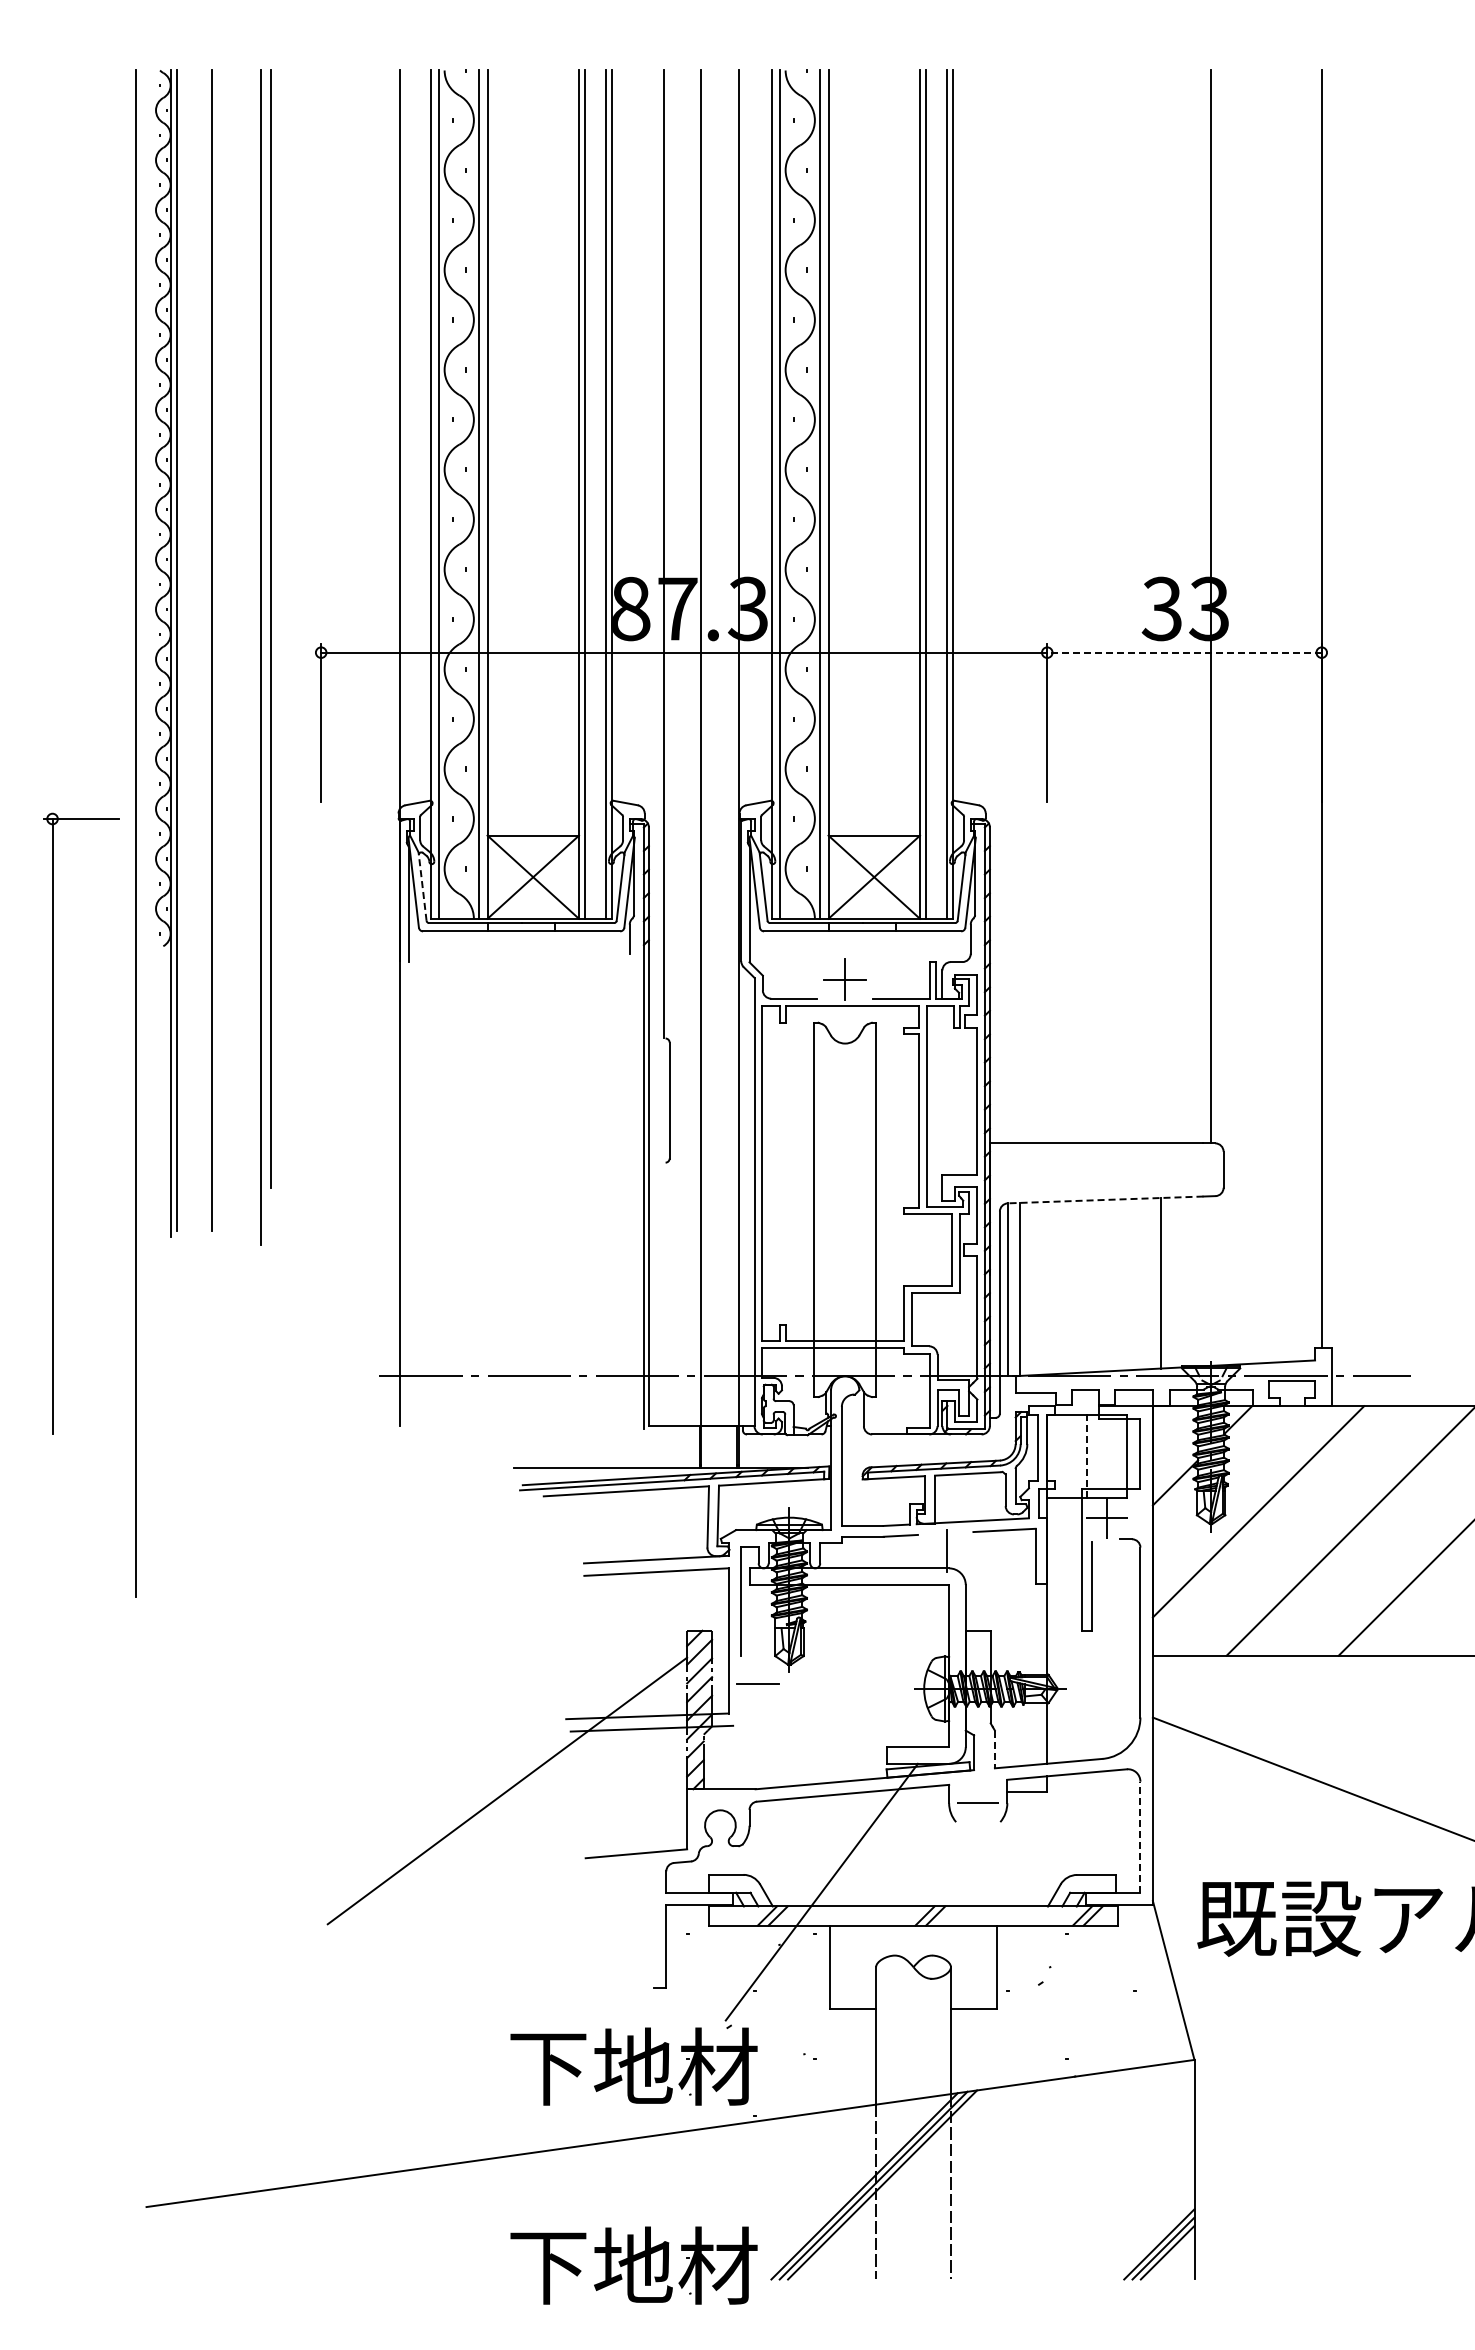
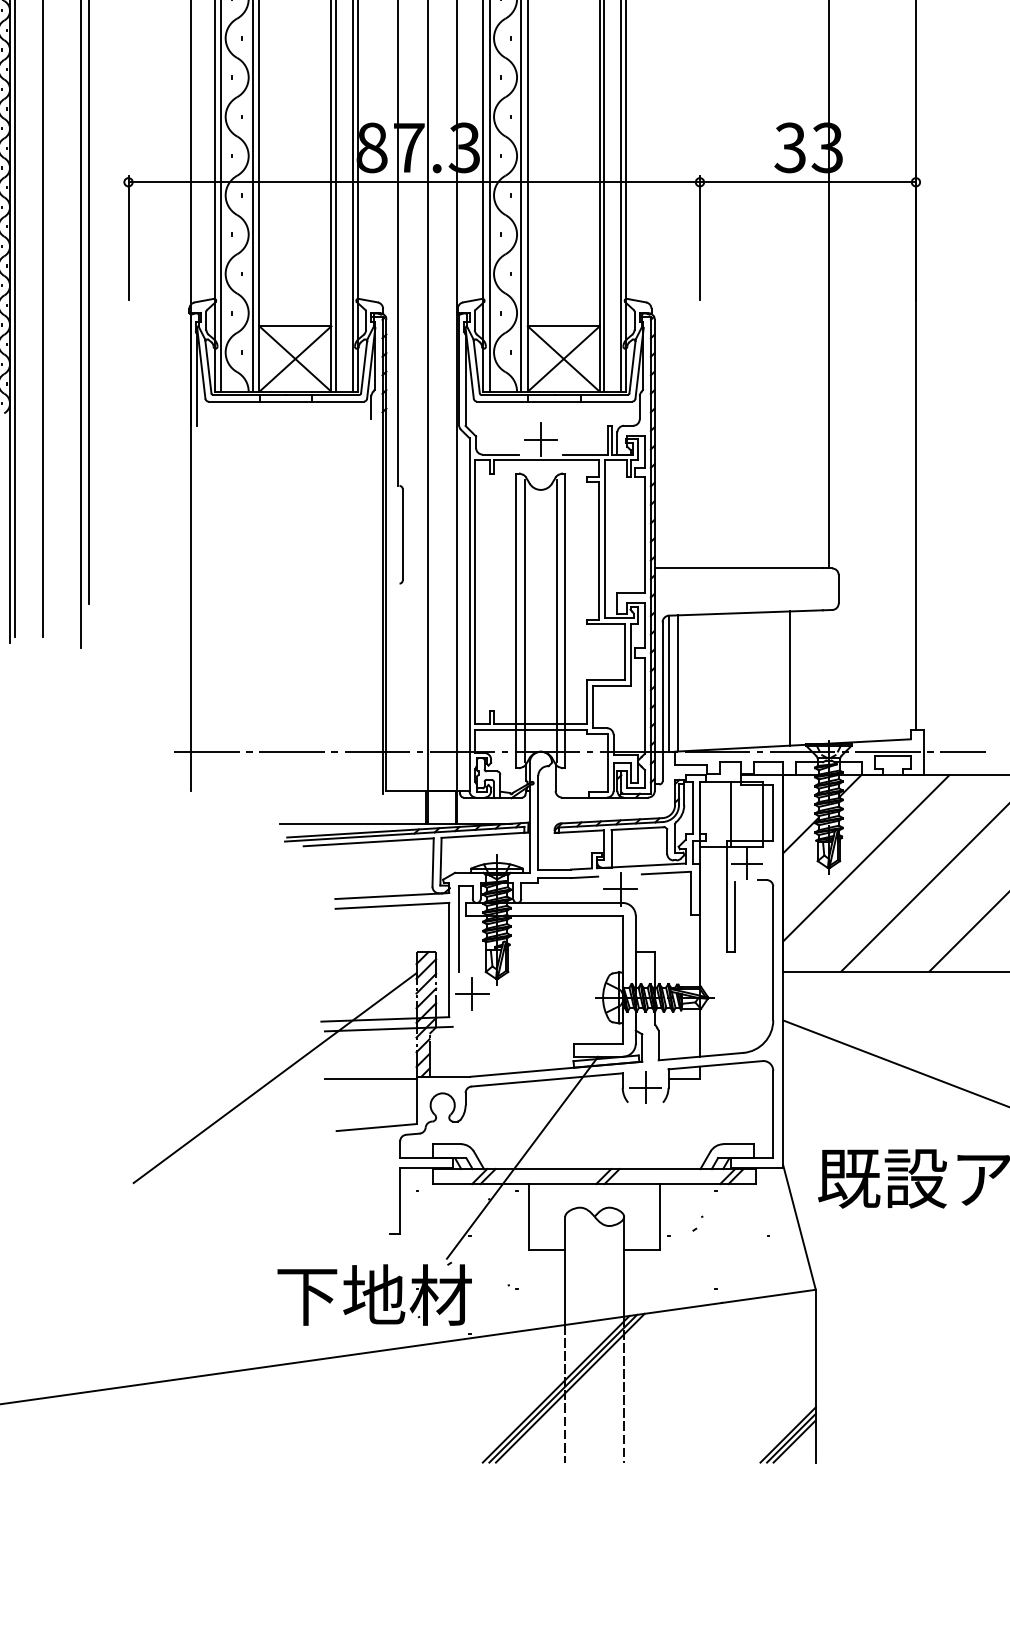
line: (1184, 652) -> (807, 182), dashed -> solid
line: (422, 886) -> (208, 366), dashed -> solid
line: (1105, 1199) -> (745, 612), dashed -> solid
line: (824, 1209) -> (524, 620), added
line: (865, 1209) -> (556, 620), added
line: (1087, 1456) -> (731, 814), dashed -> solid
line: (946, 1550) -> (620, 888), added
line: (757, 1683) -> (471, 993), added
line: (994, 1749) -> (658, 1045), dashed -> solid
line: (628, 1792) -> (370, 1079), added
line: (978, 1802) -> (645, 1087), added
line: (1140, 1837) -> (773, 1114), dashed -> solid
part: (633, 2265) -> (374, 1451), removed

